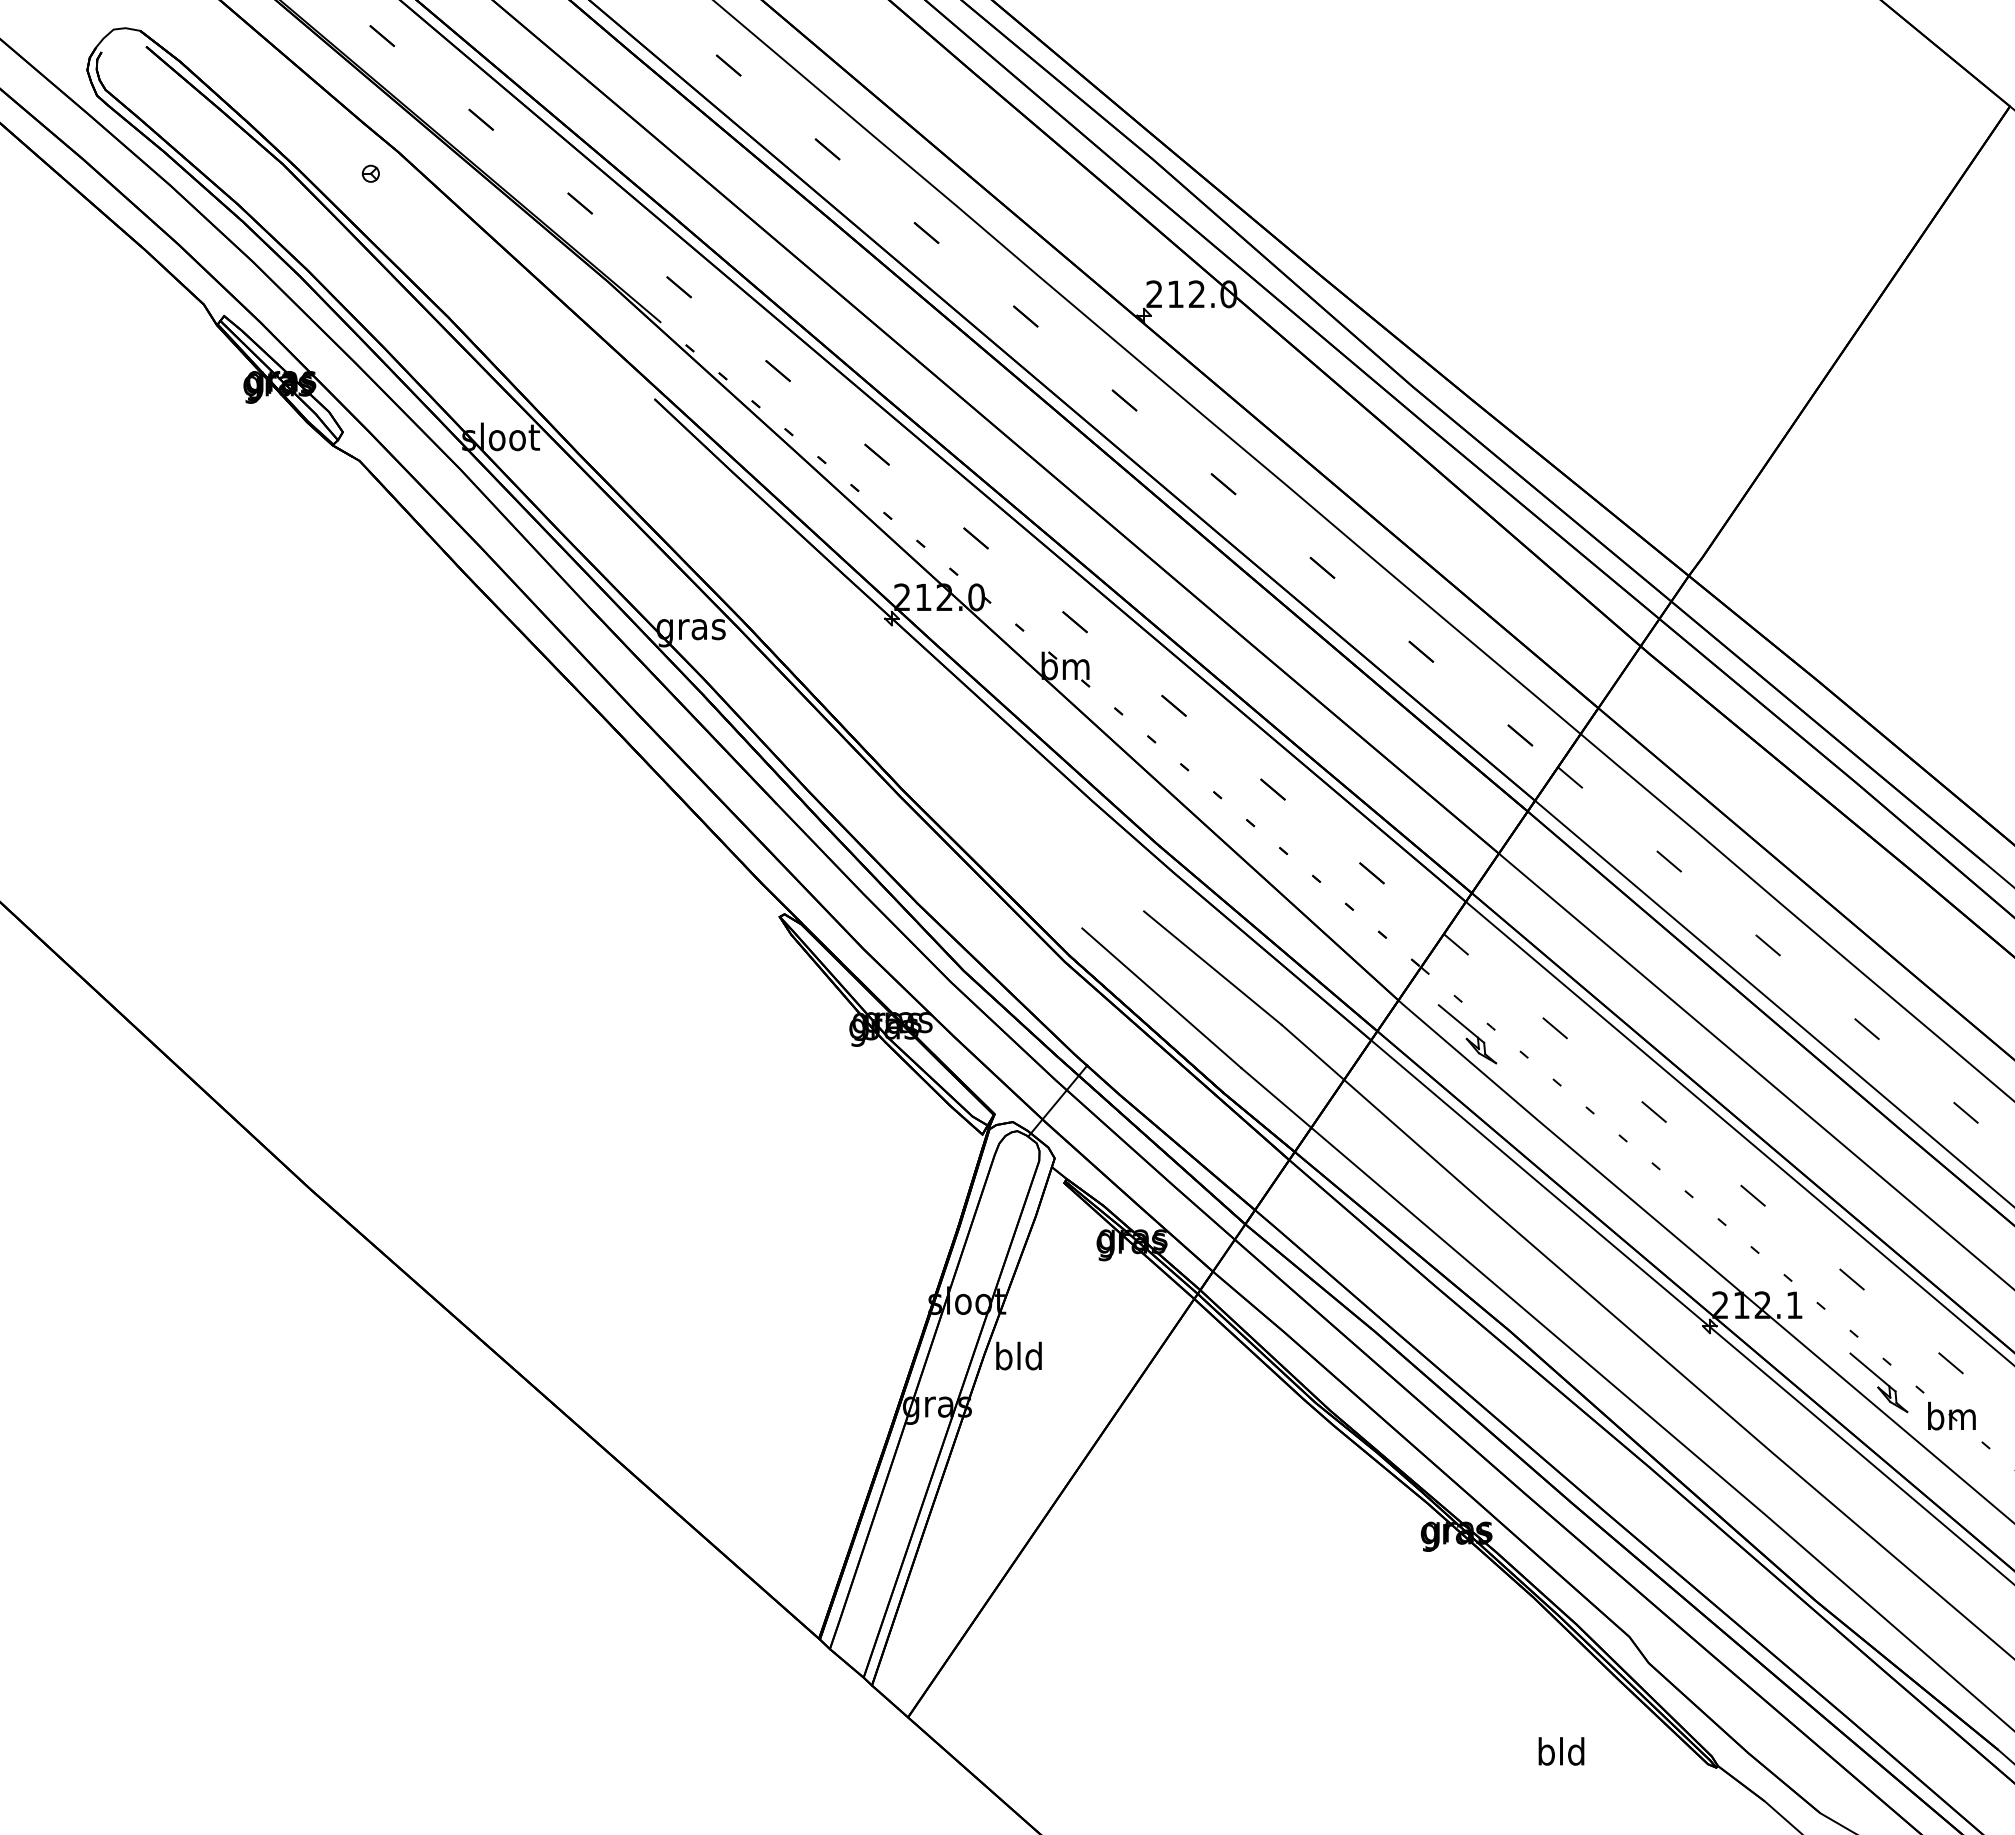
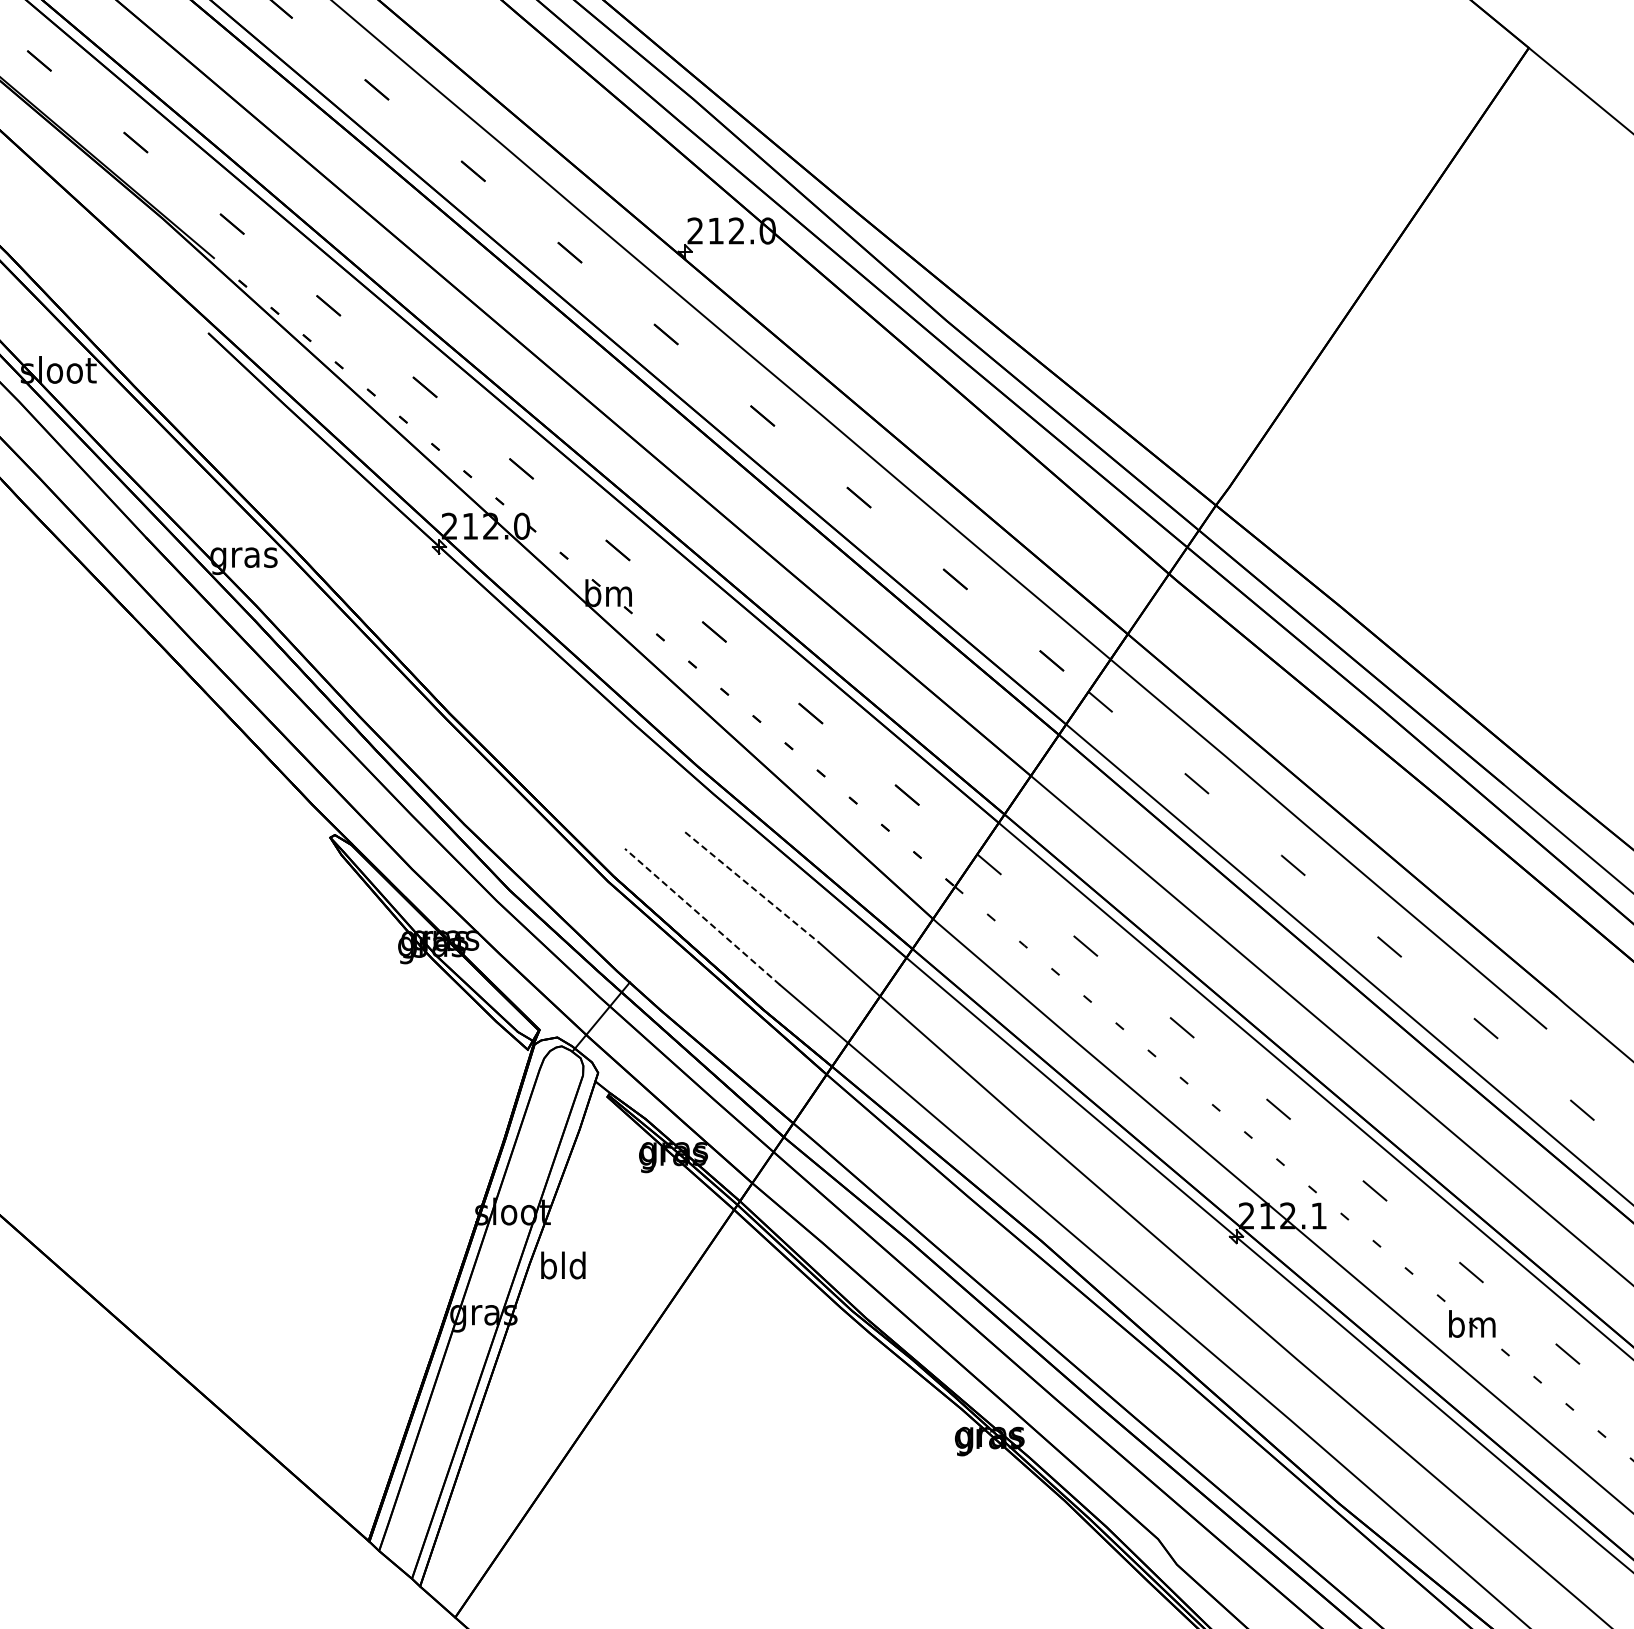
line: (1213, 968) -> (752, 887), solid -> dashed
line: (1161, 998) -> (702, 917), solid -> dashed
part: (1467, 1034) -> (1000, 952), removed
part: (1878, 1382) -> (1400, 1291), removed

